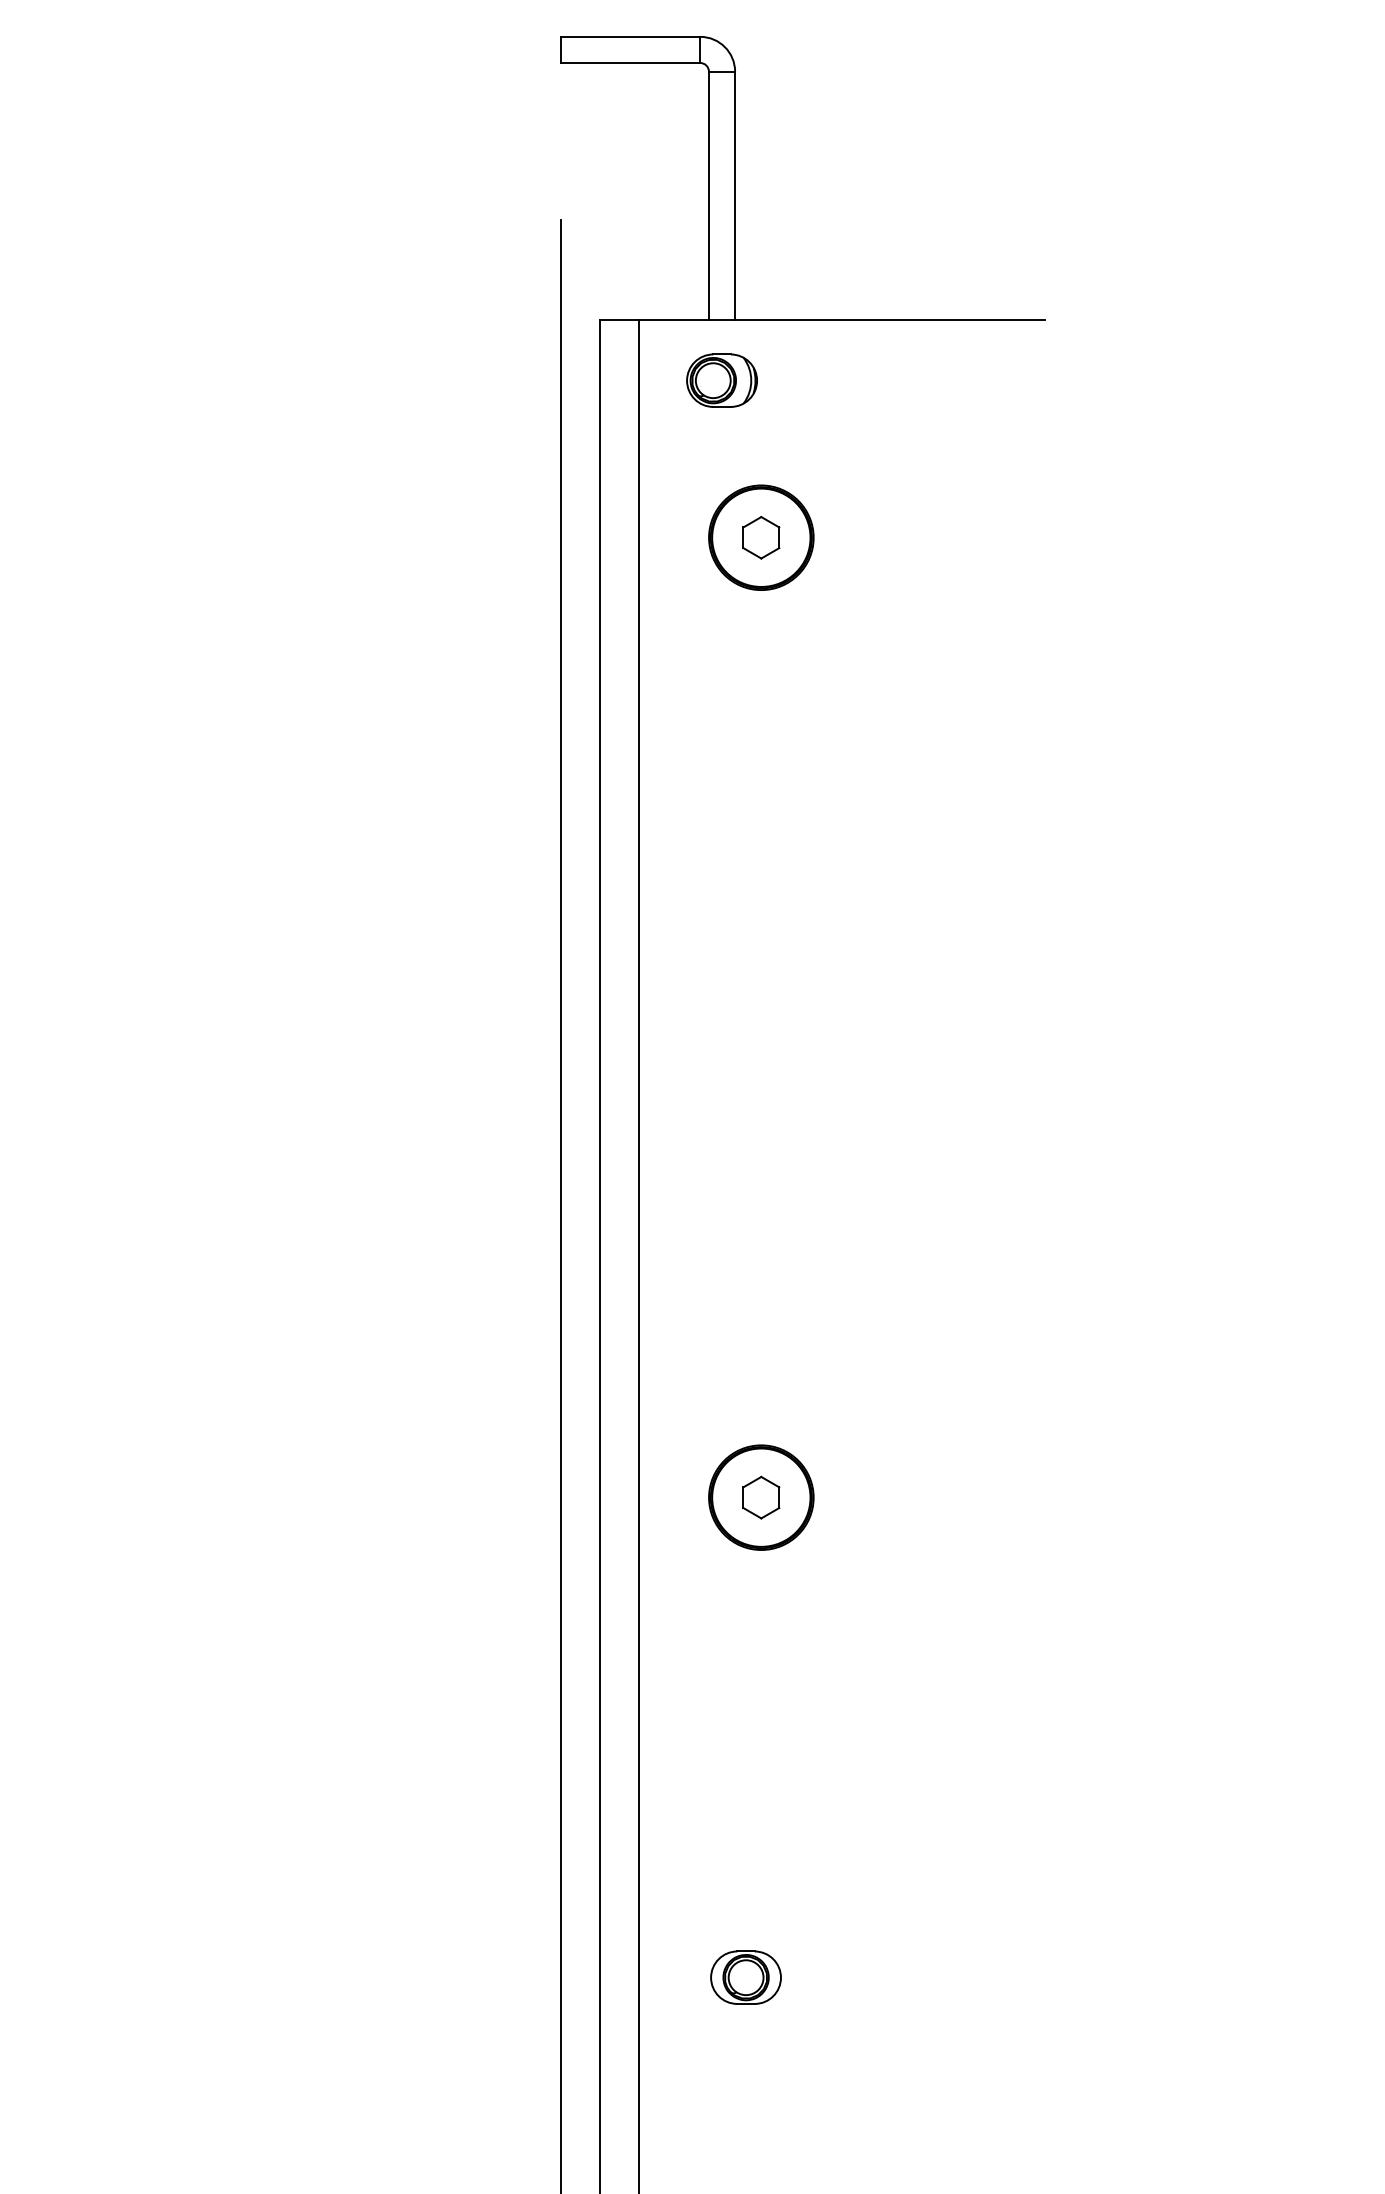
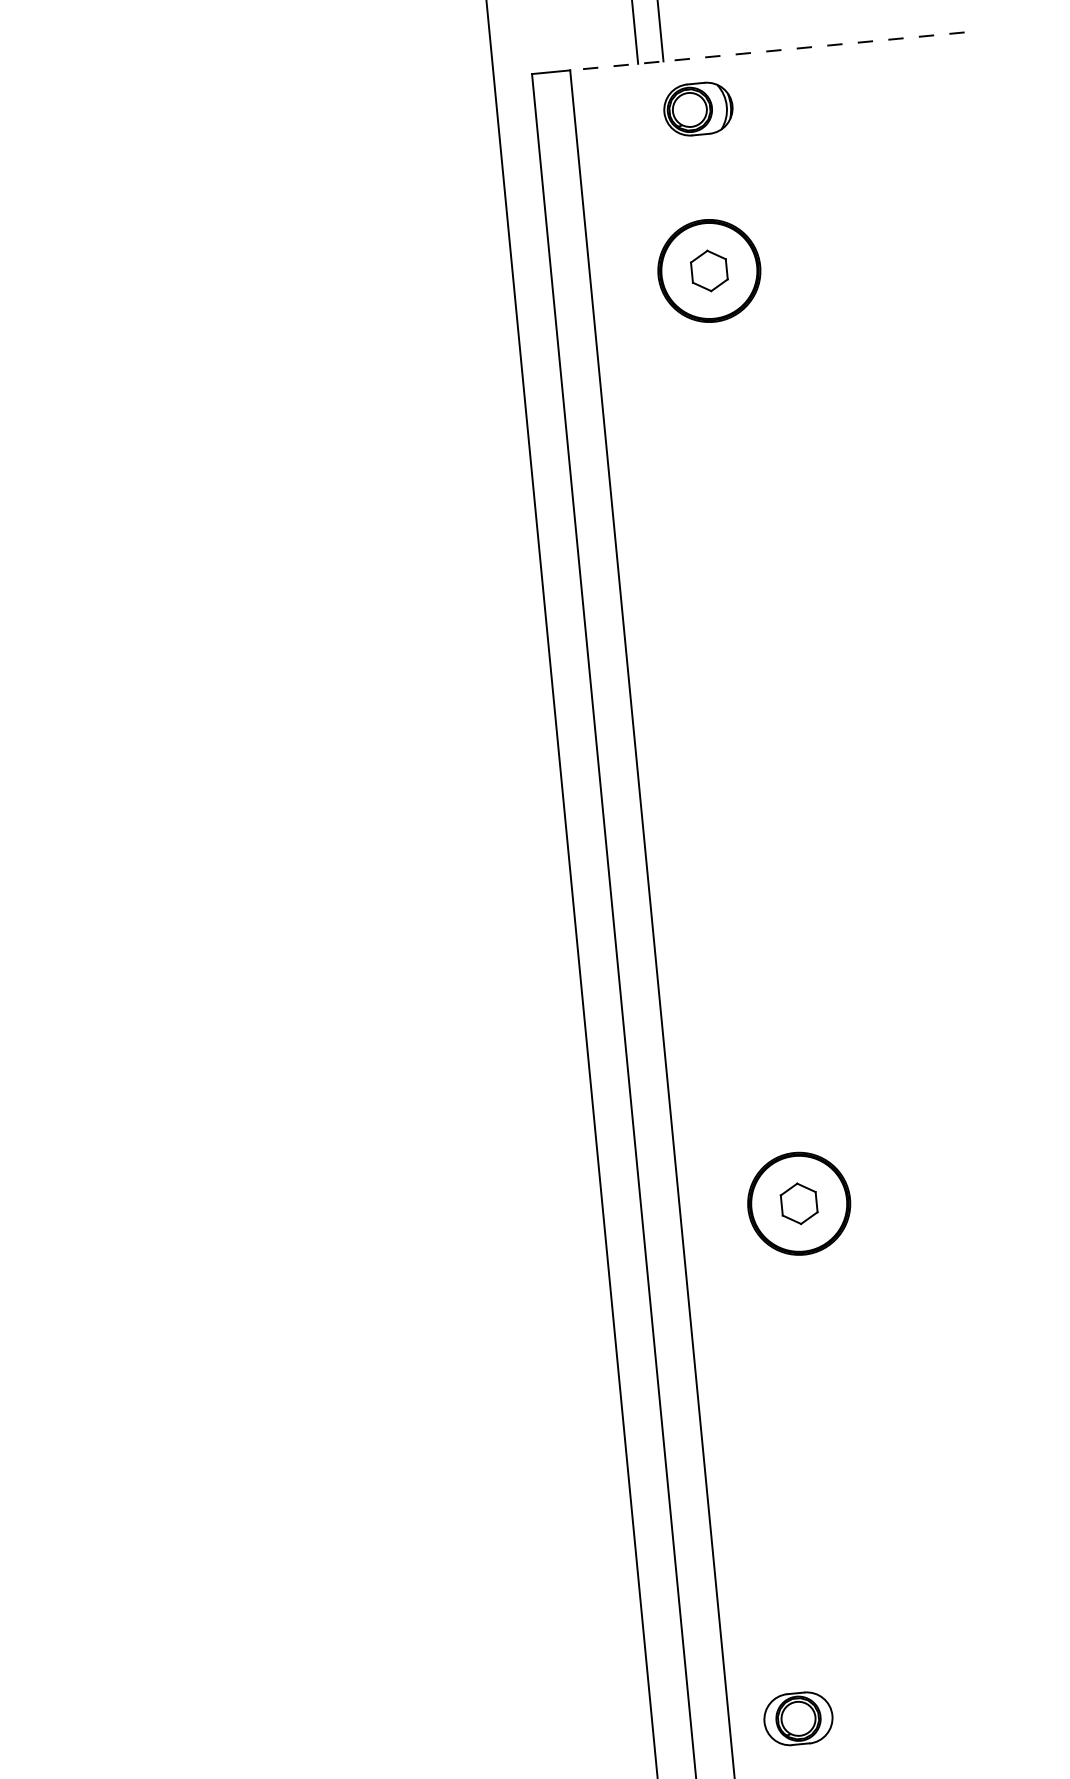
line: (842, 319) -> (767, 51), solid -> dashed
part: (721, 380) -> (697, 108), moved
part: (745, 1977) -> (797, 1718), moved

